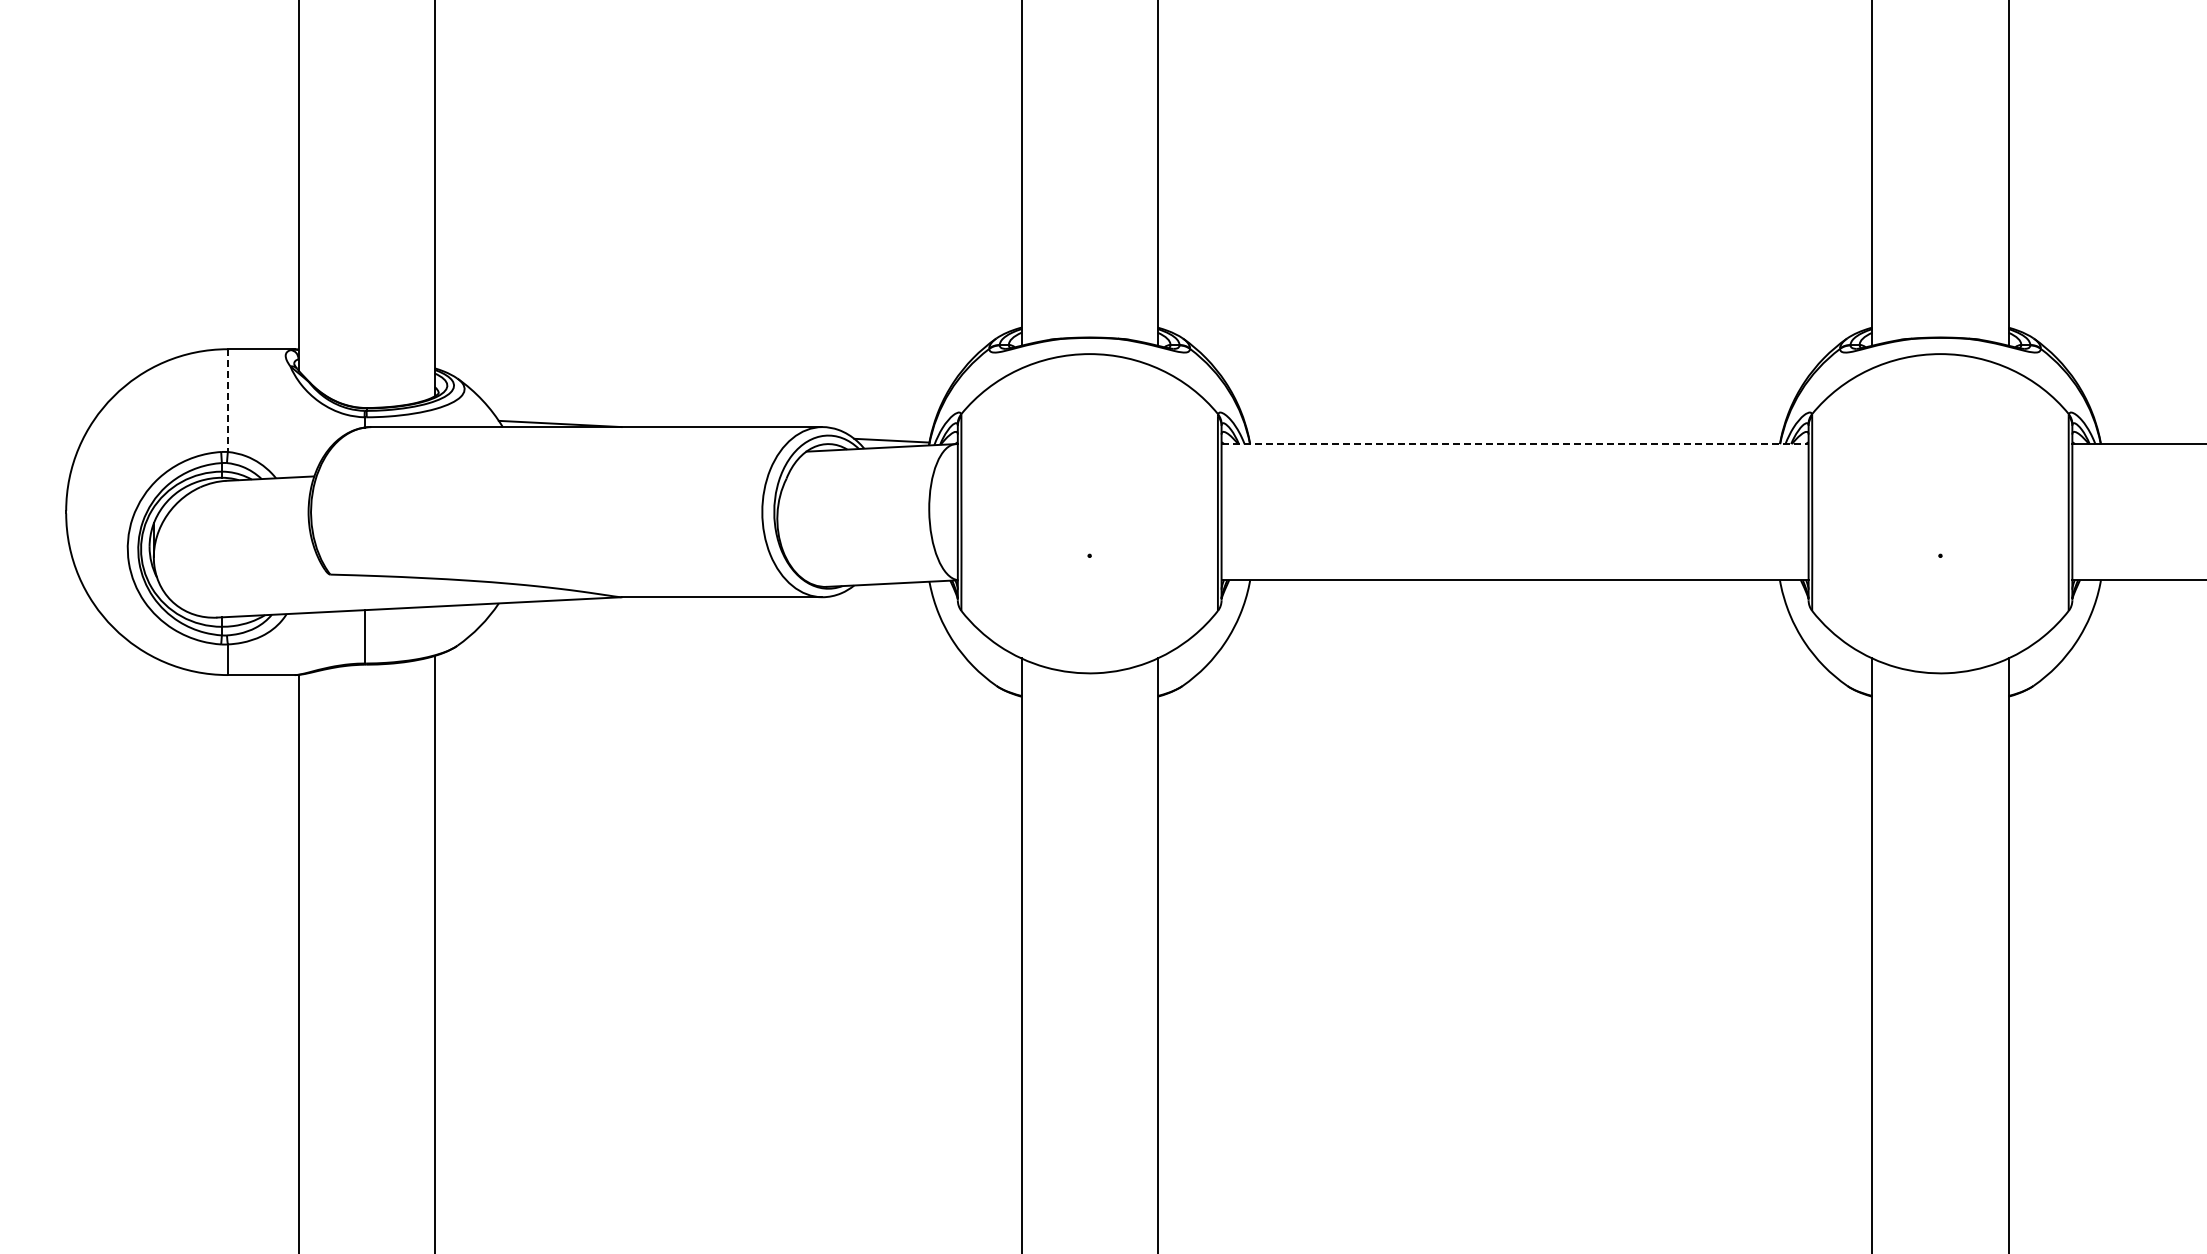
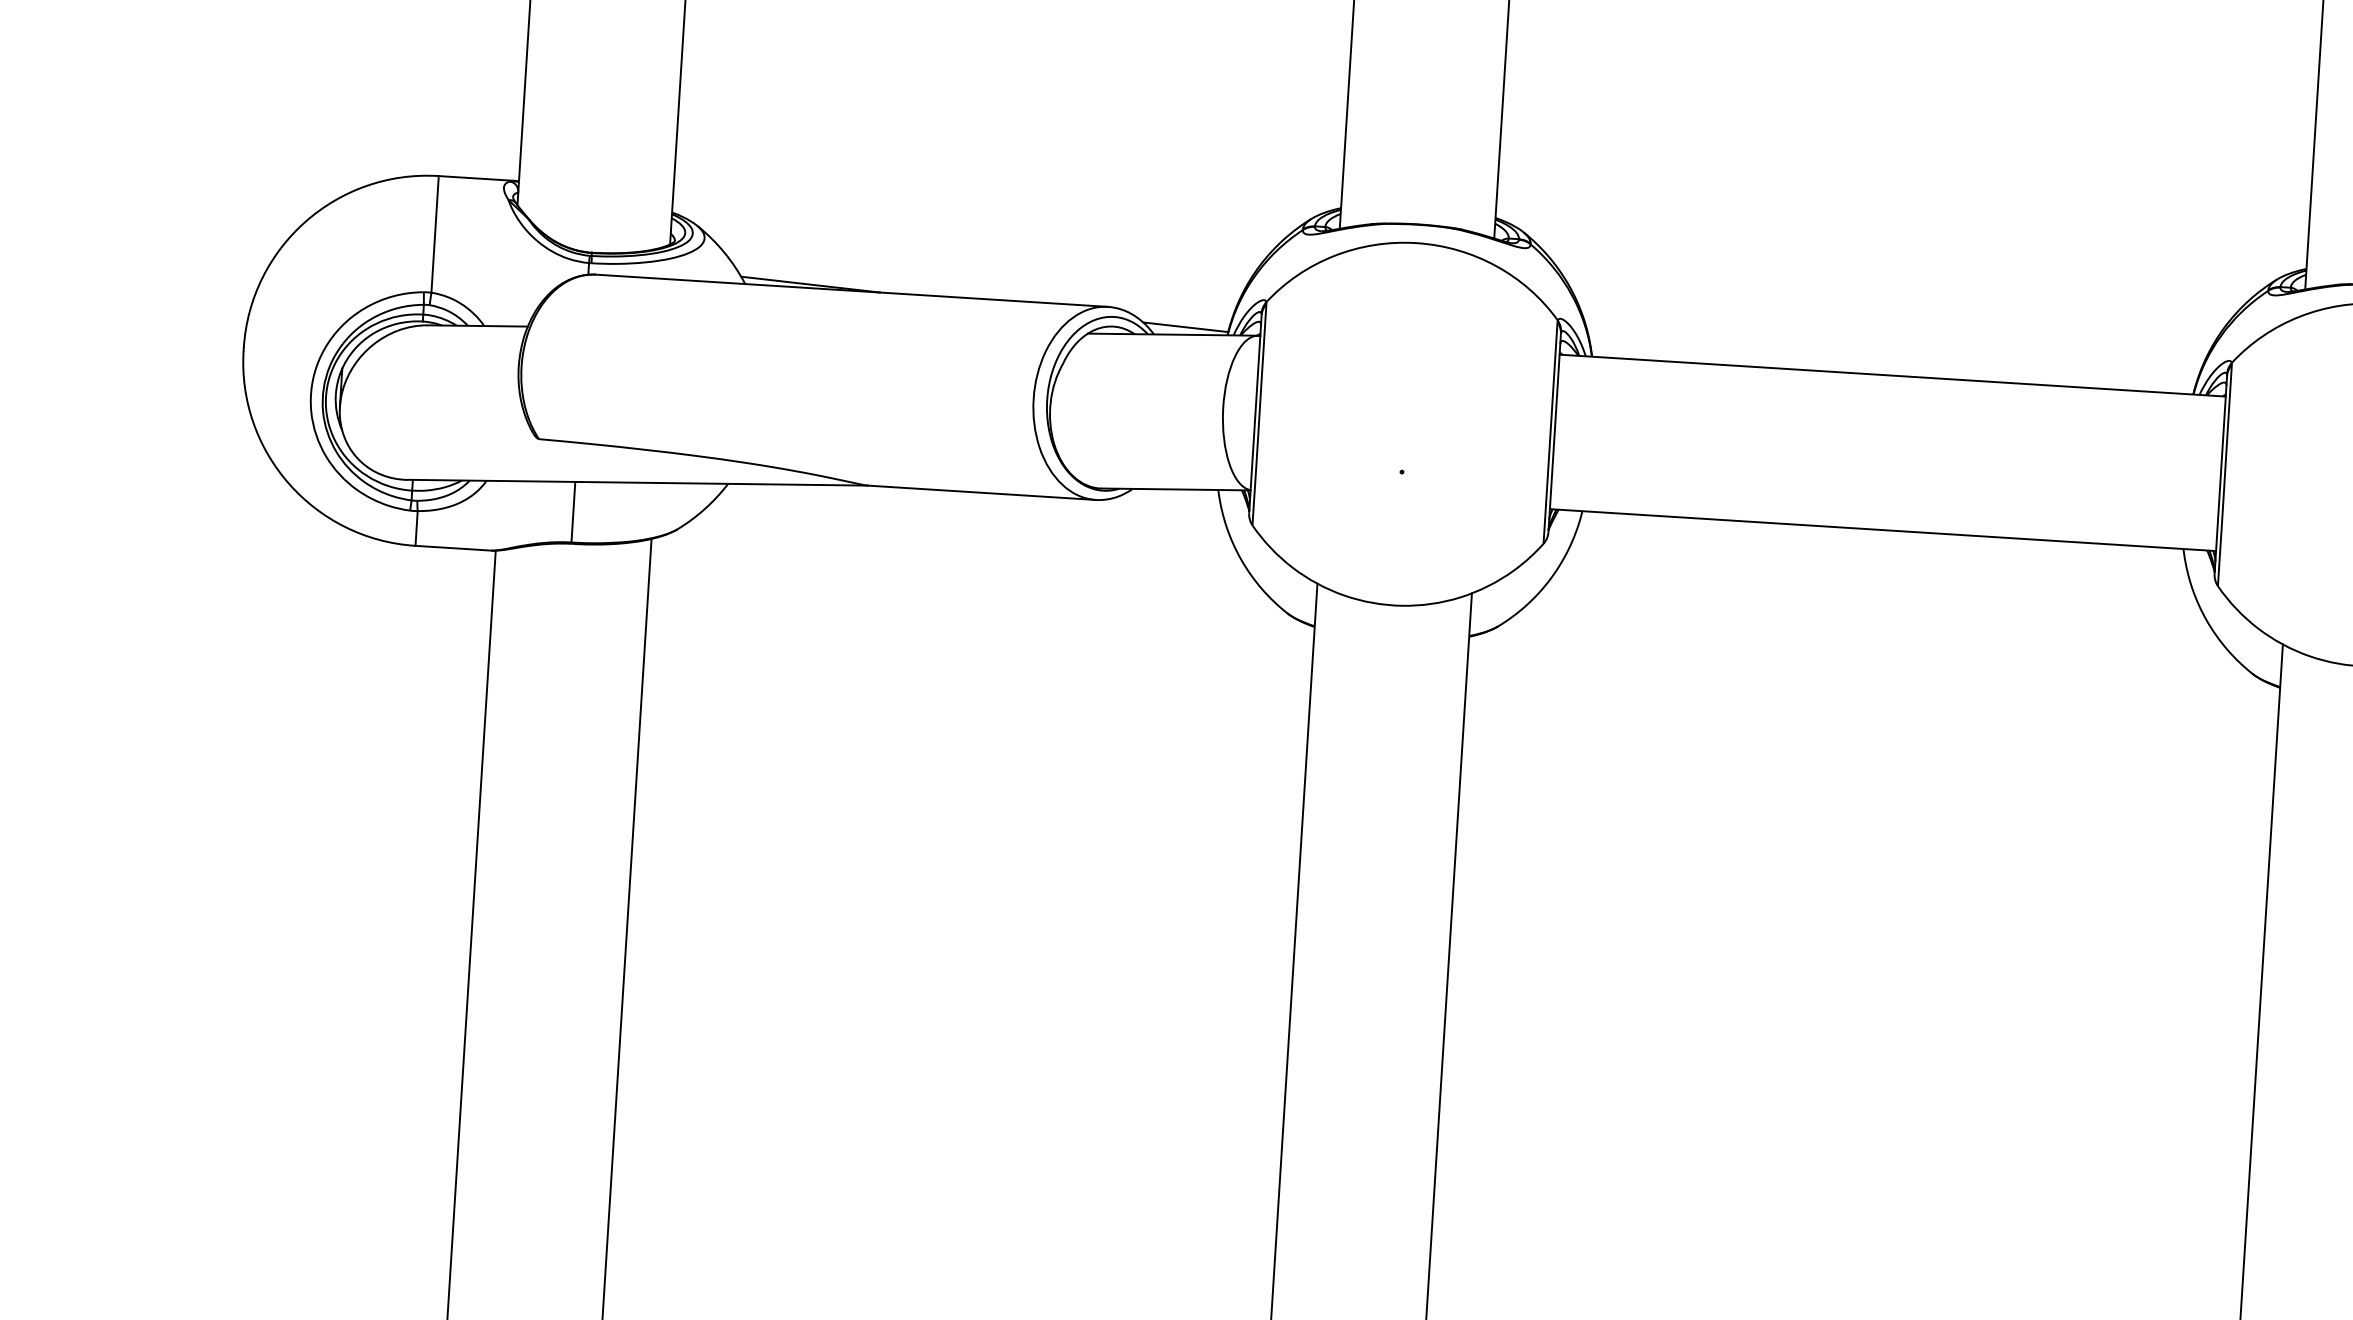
line: (227, 401) -> (434, 235), dashed -> solid
line: (1515, 444) -> (1893, 376), dashed -> solid

